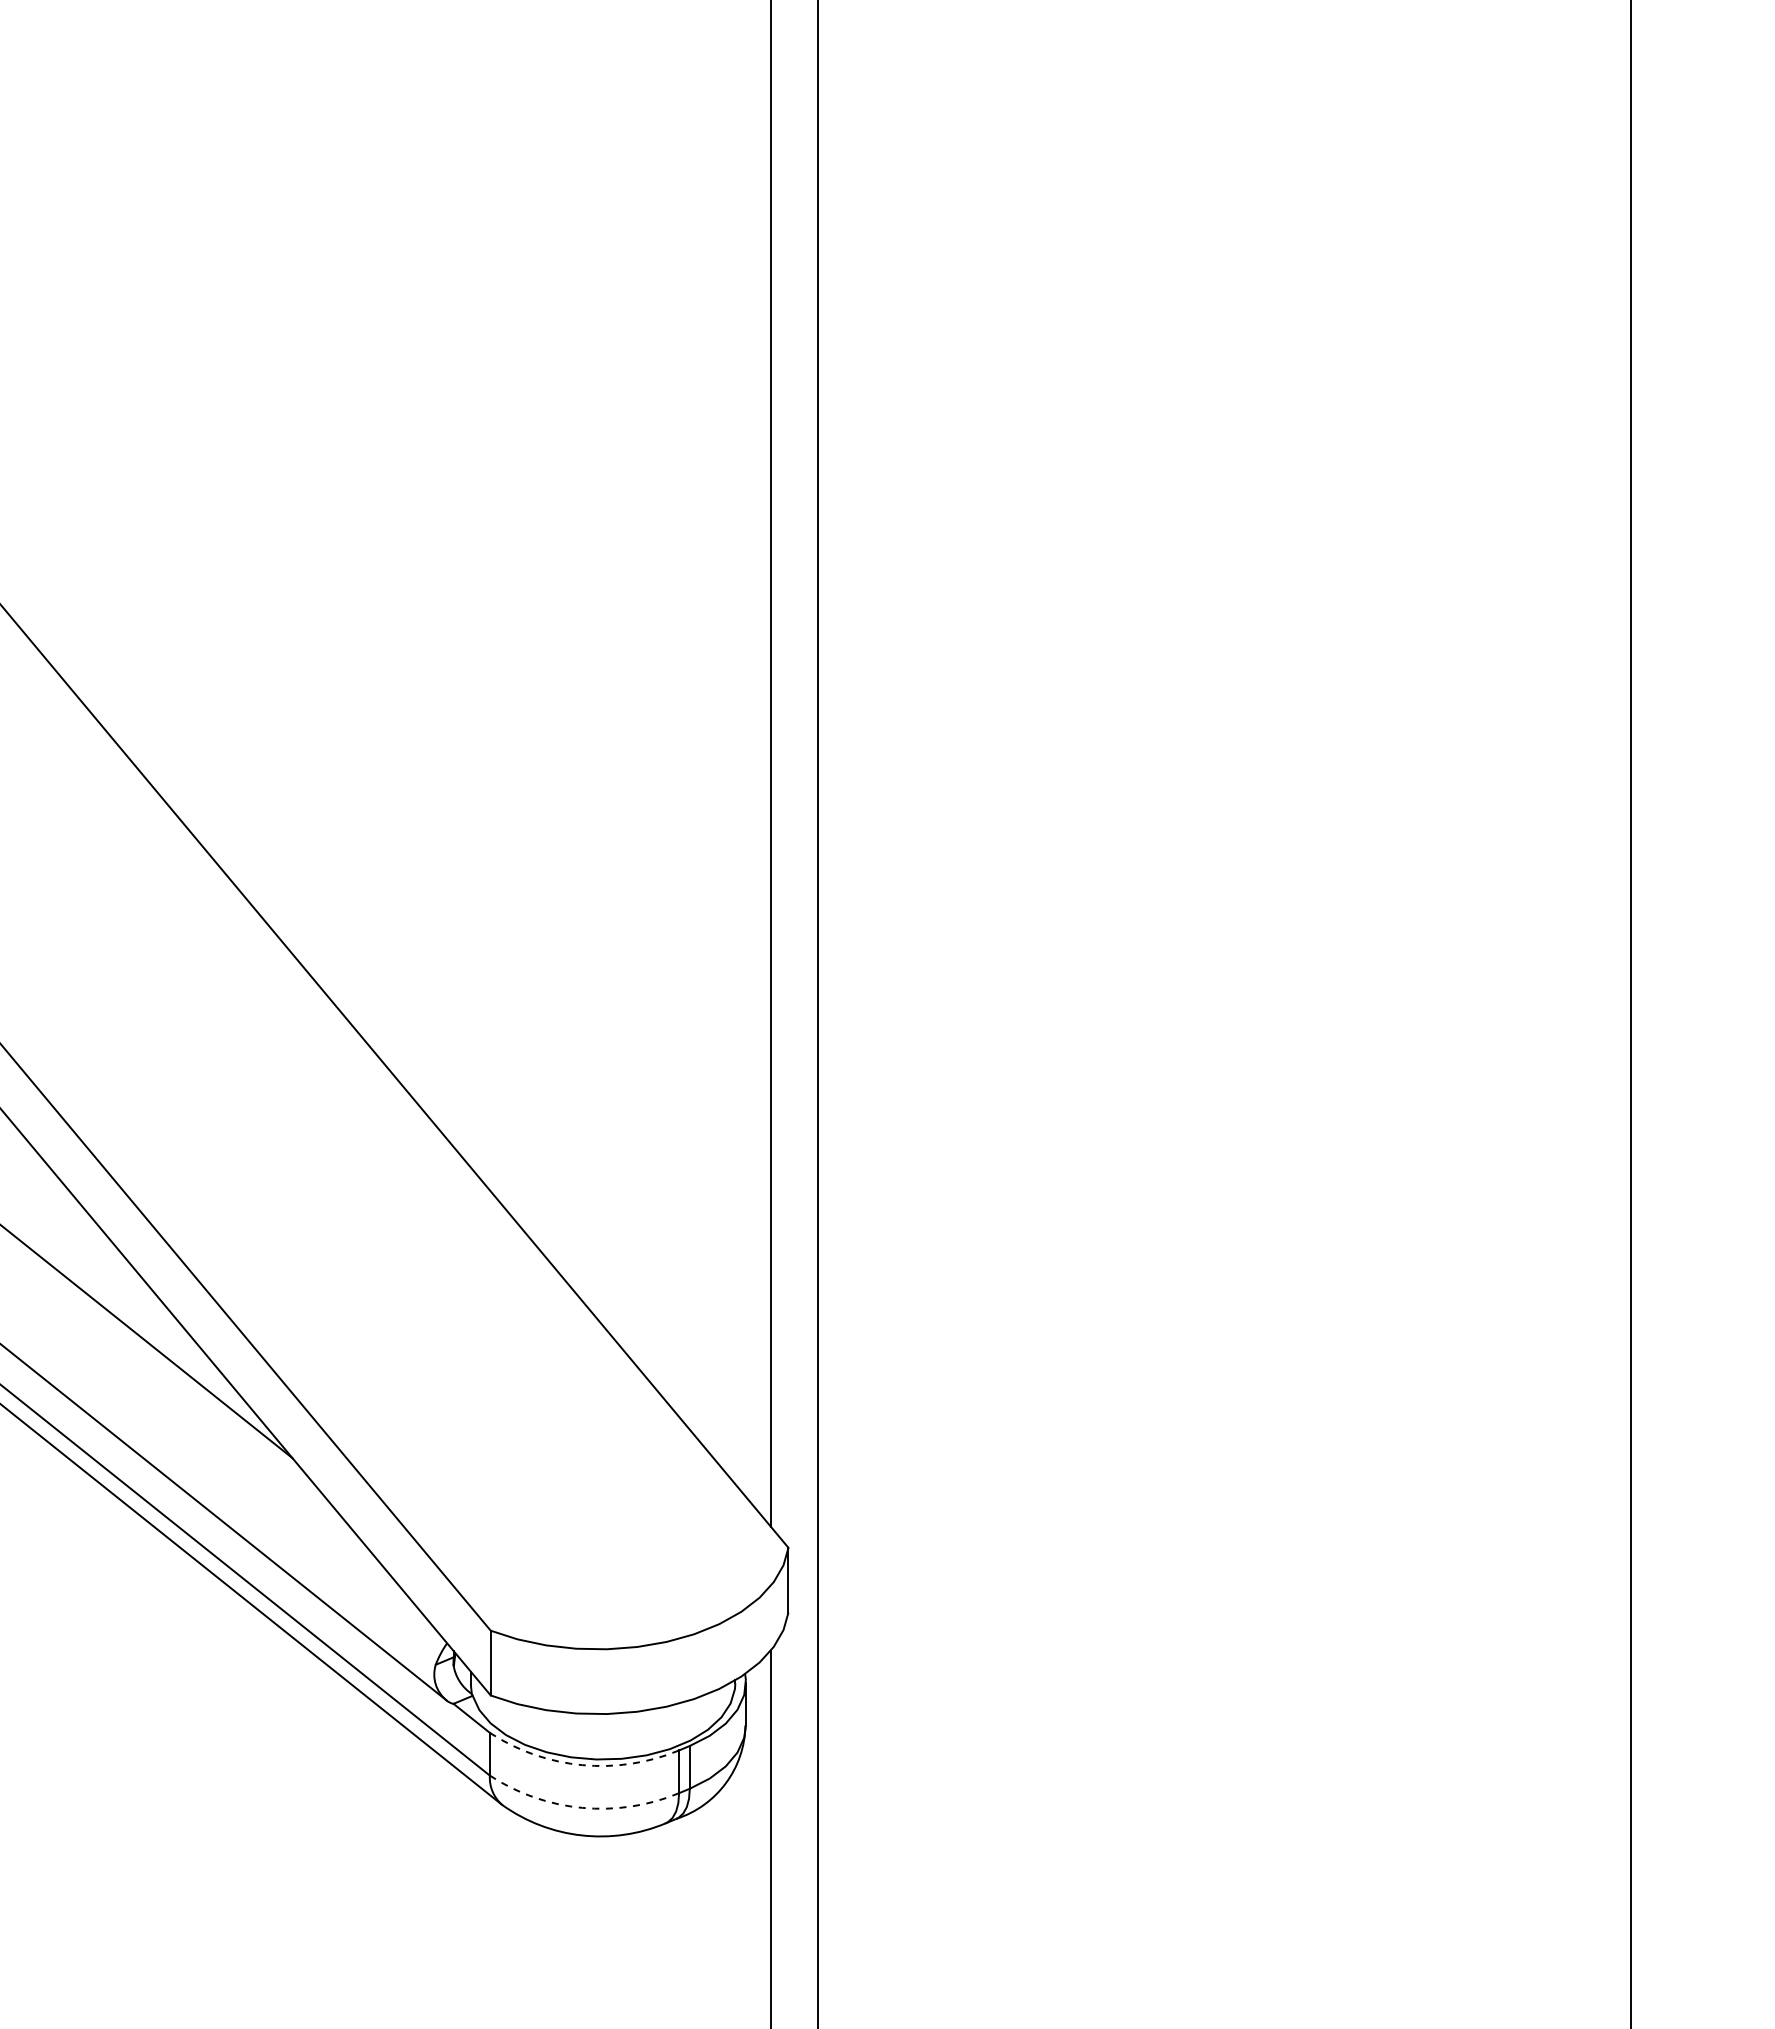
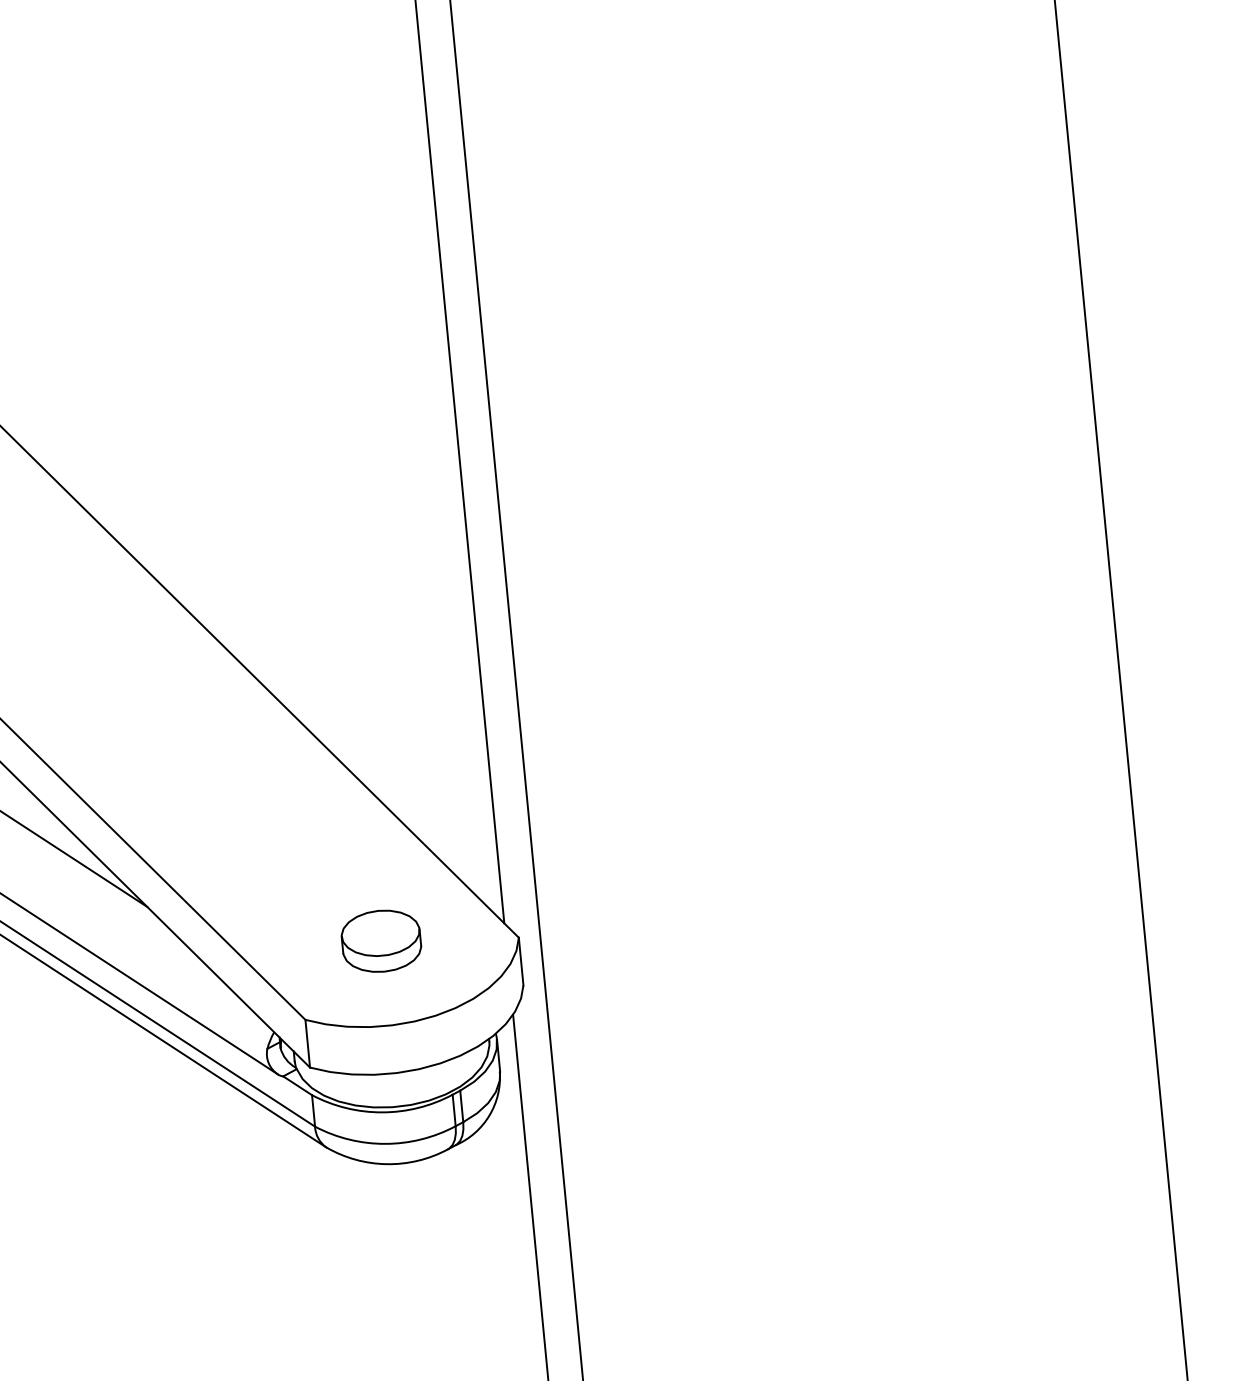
part: (602, 1534) -> (380, 941), added
arc: (582, 1765) -> (382, 1112), dashed -> solid
arc: (582, 1807) -> (385, 1143), dashed -> solid

